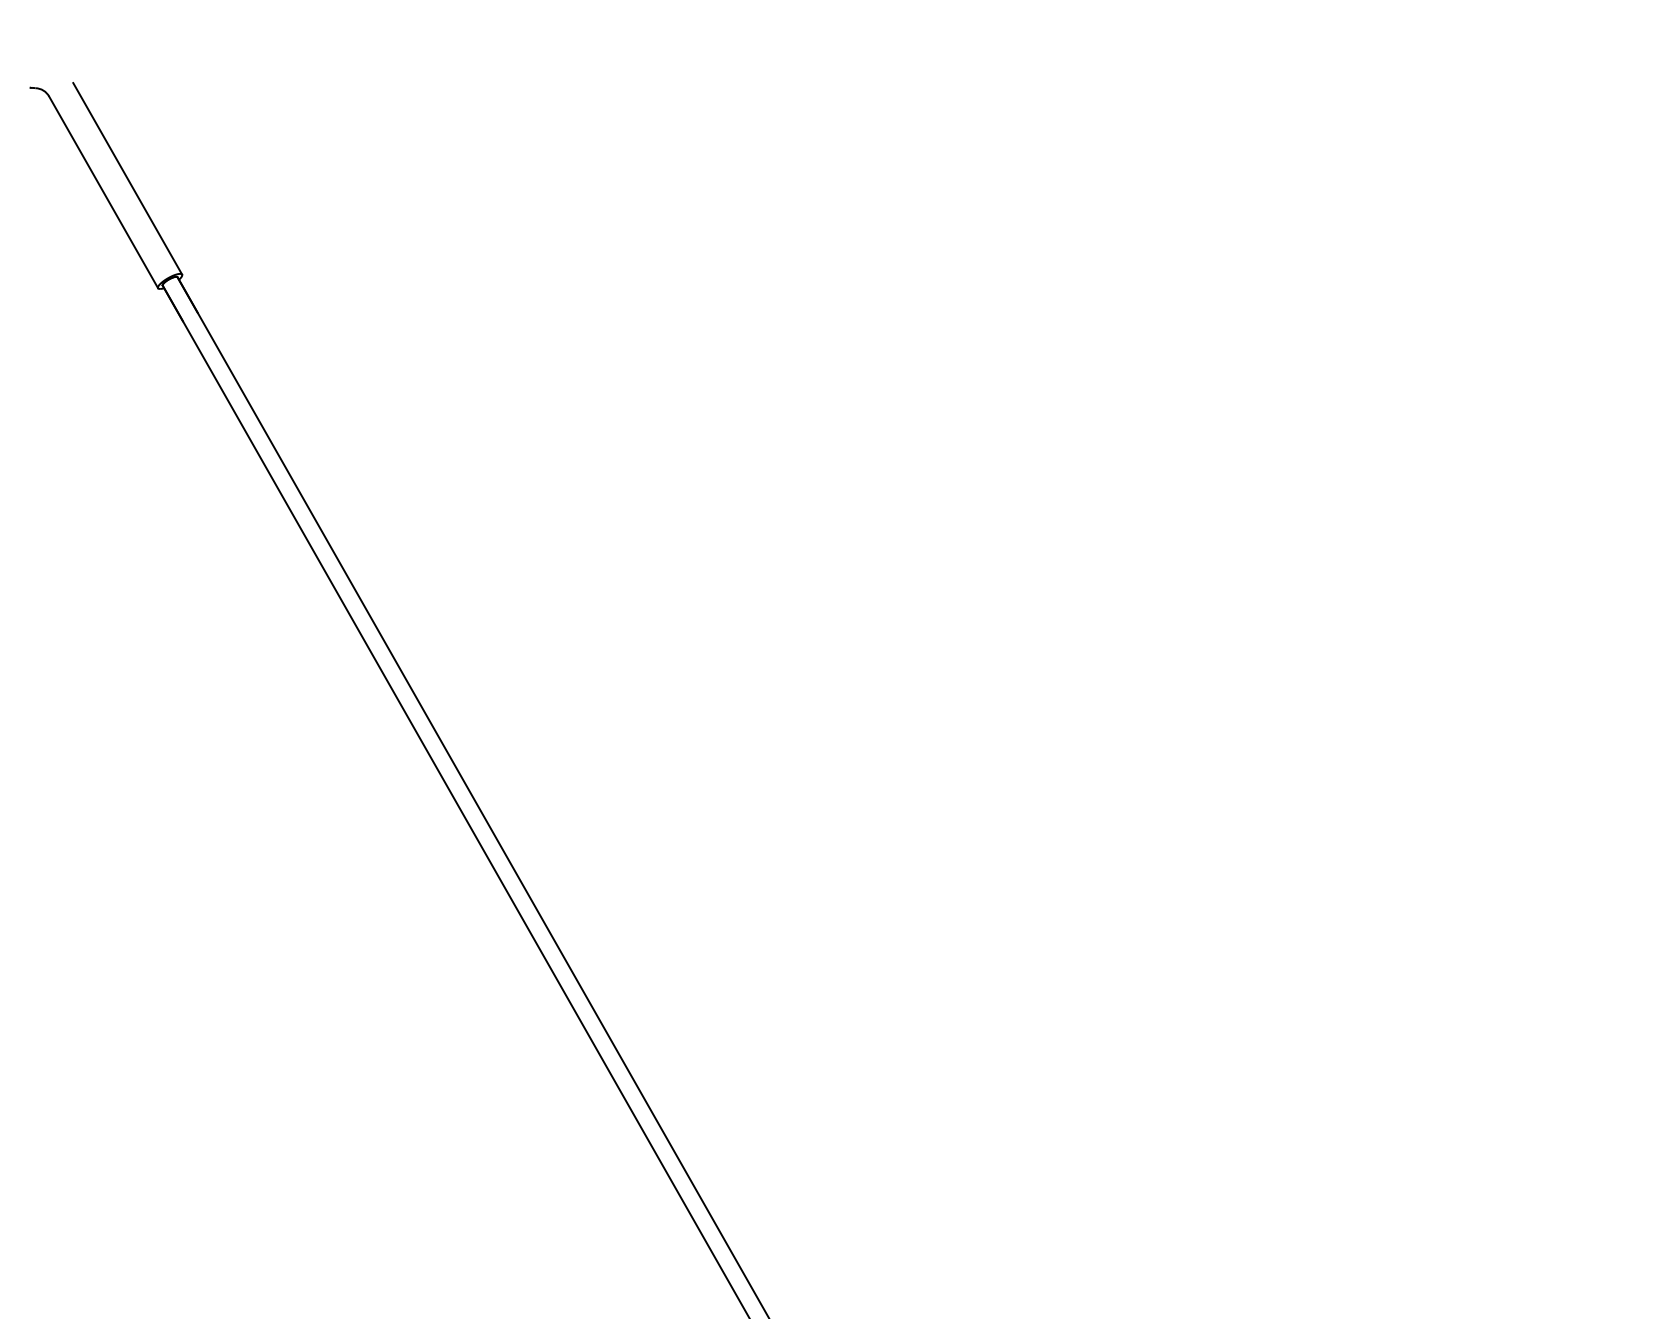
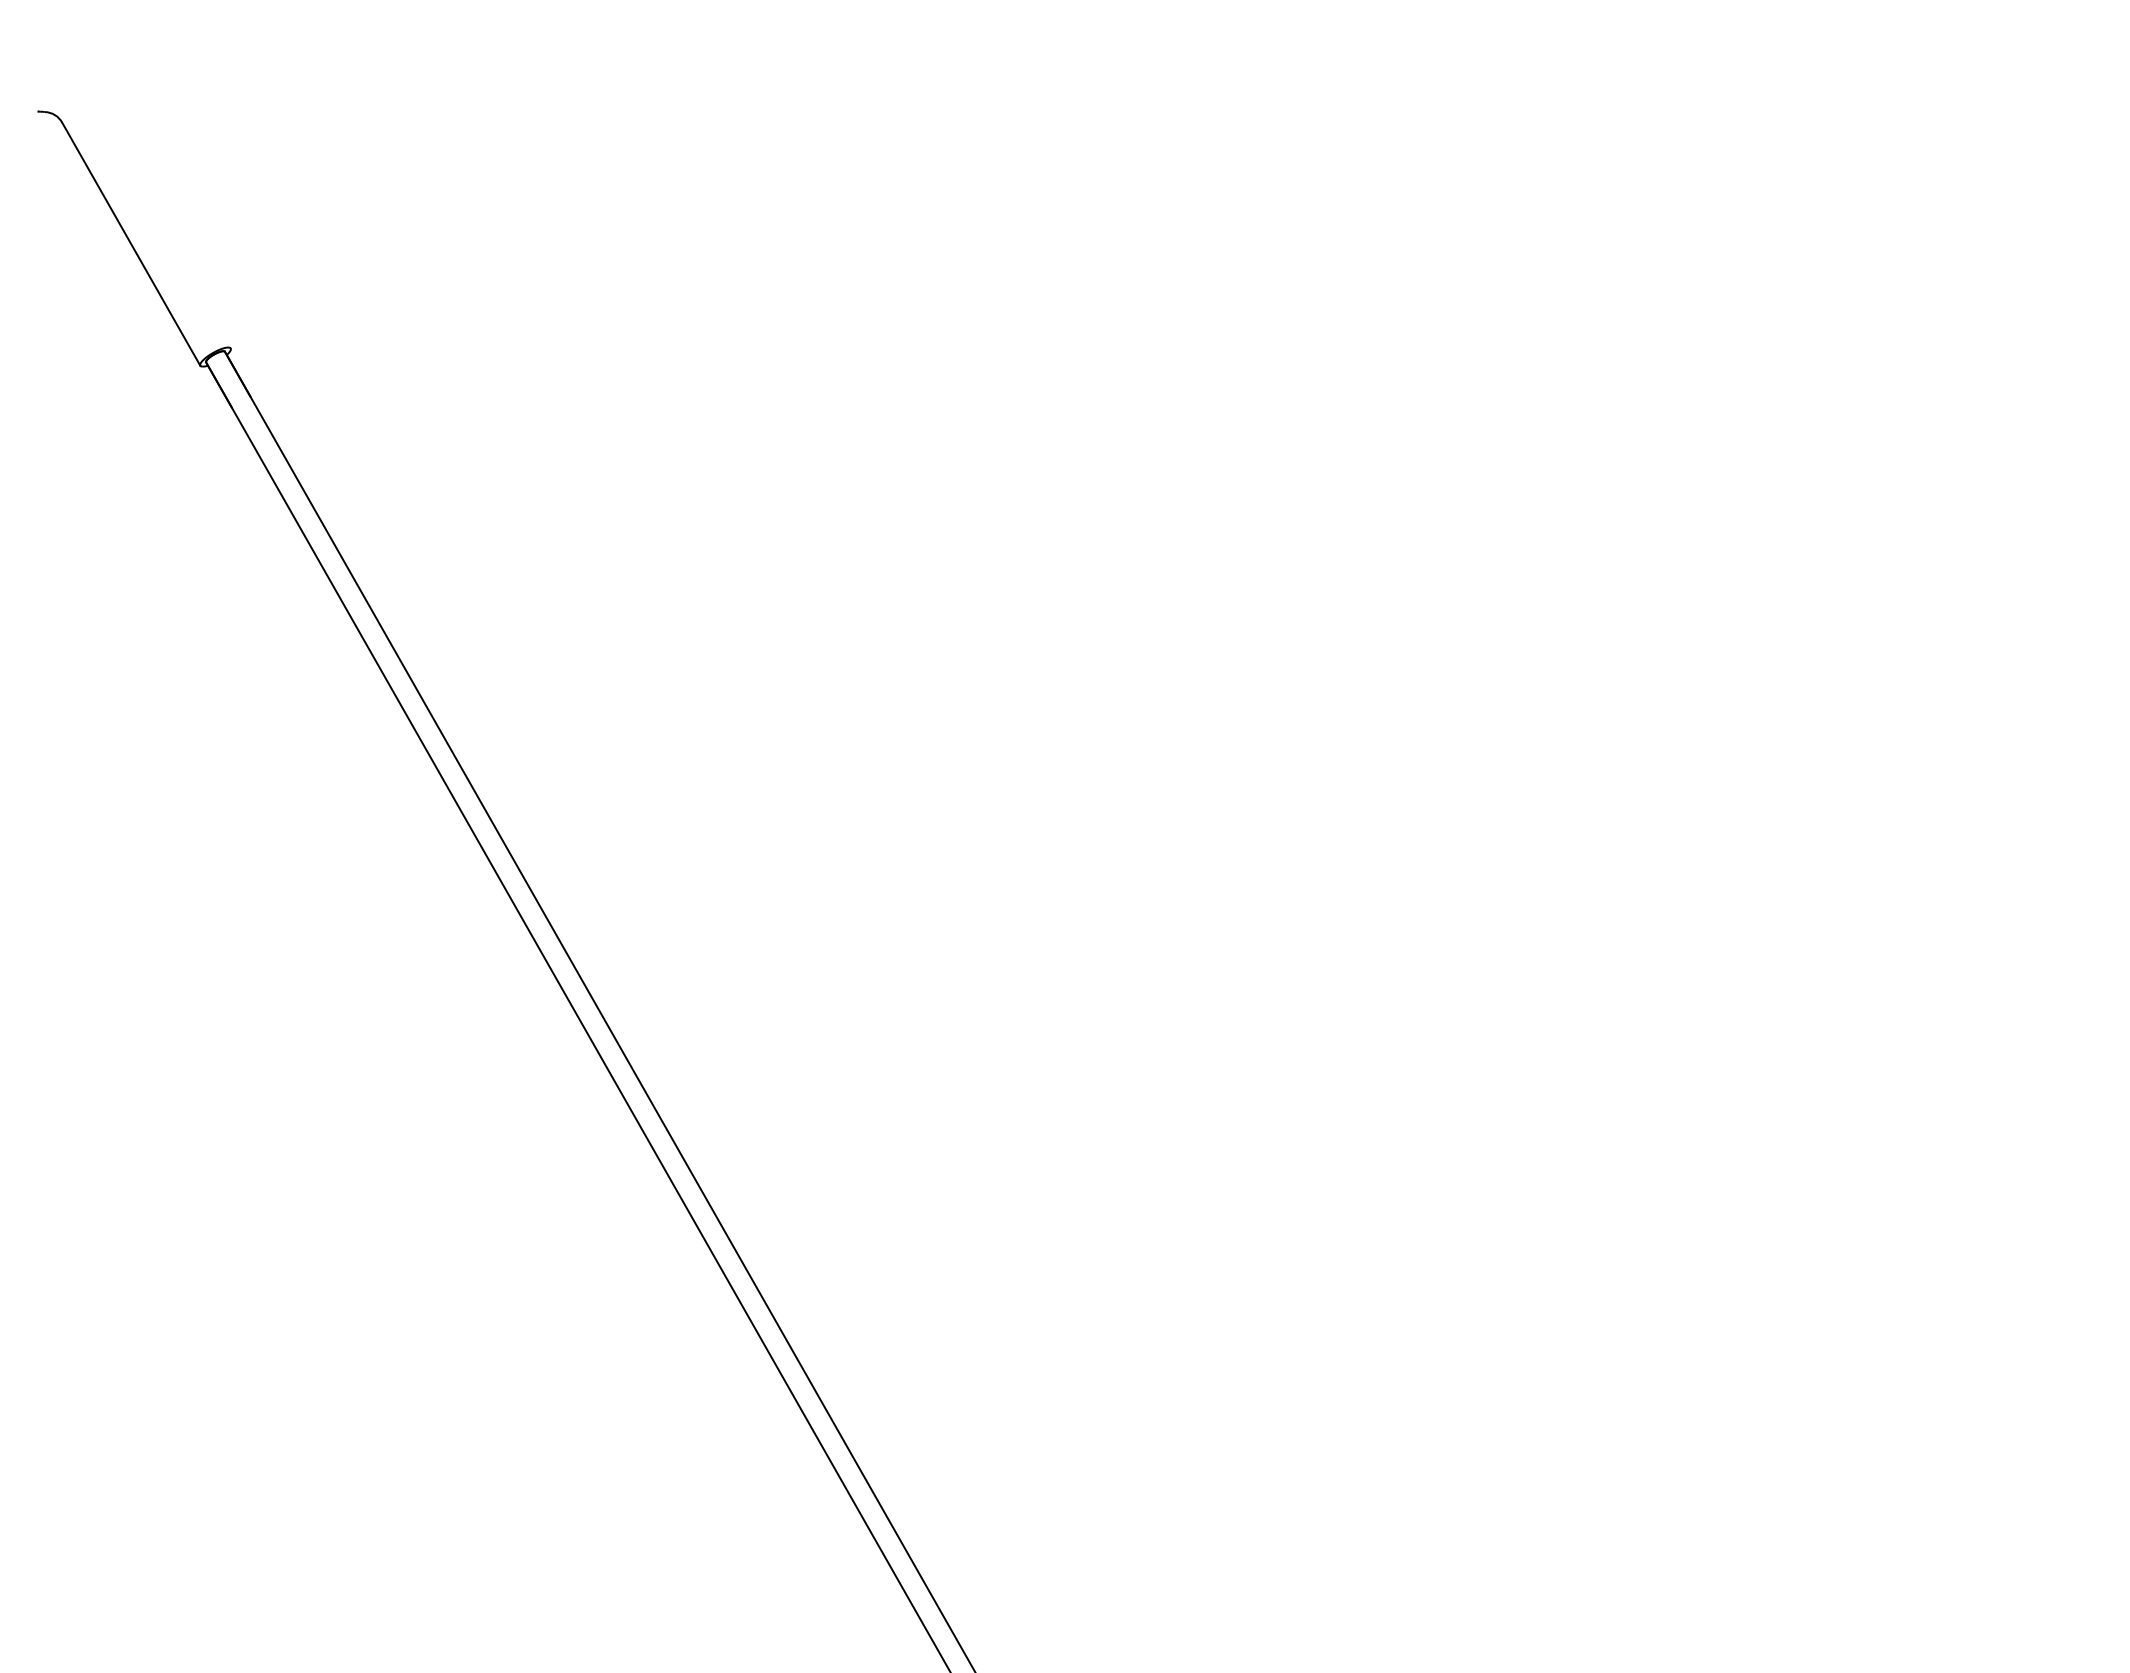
line: (127, 178) -> (161, 226), removed

